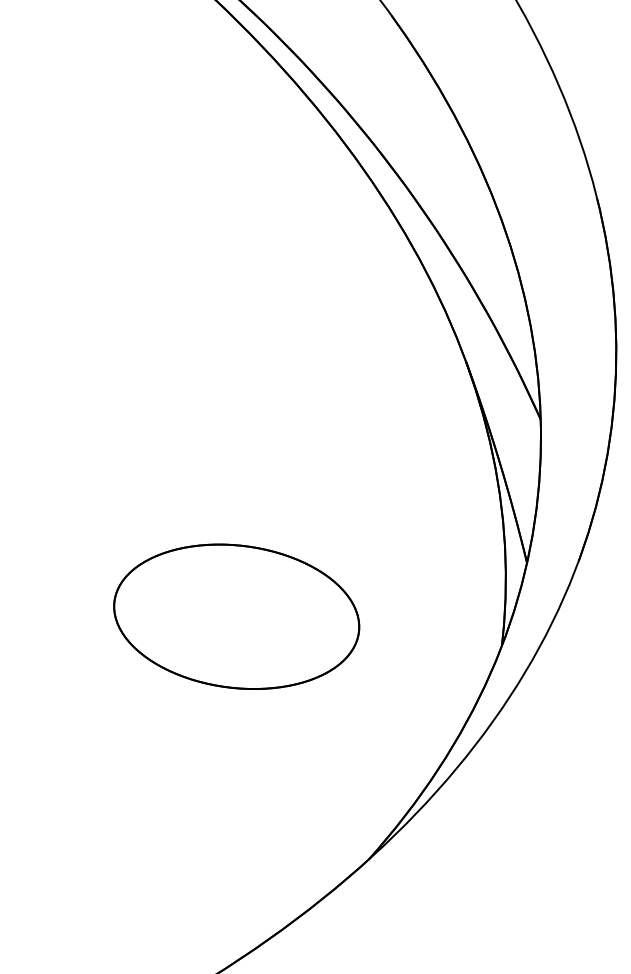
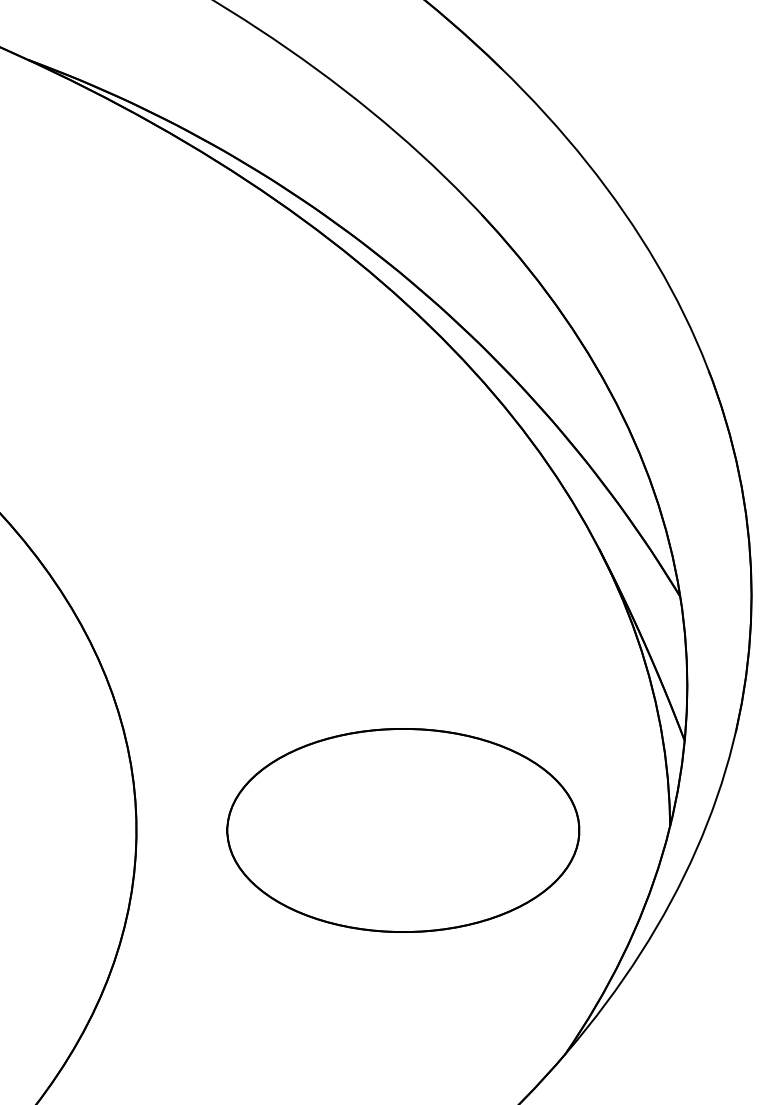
part: (236, 616) -> (403, 830), size x1.43

